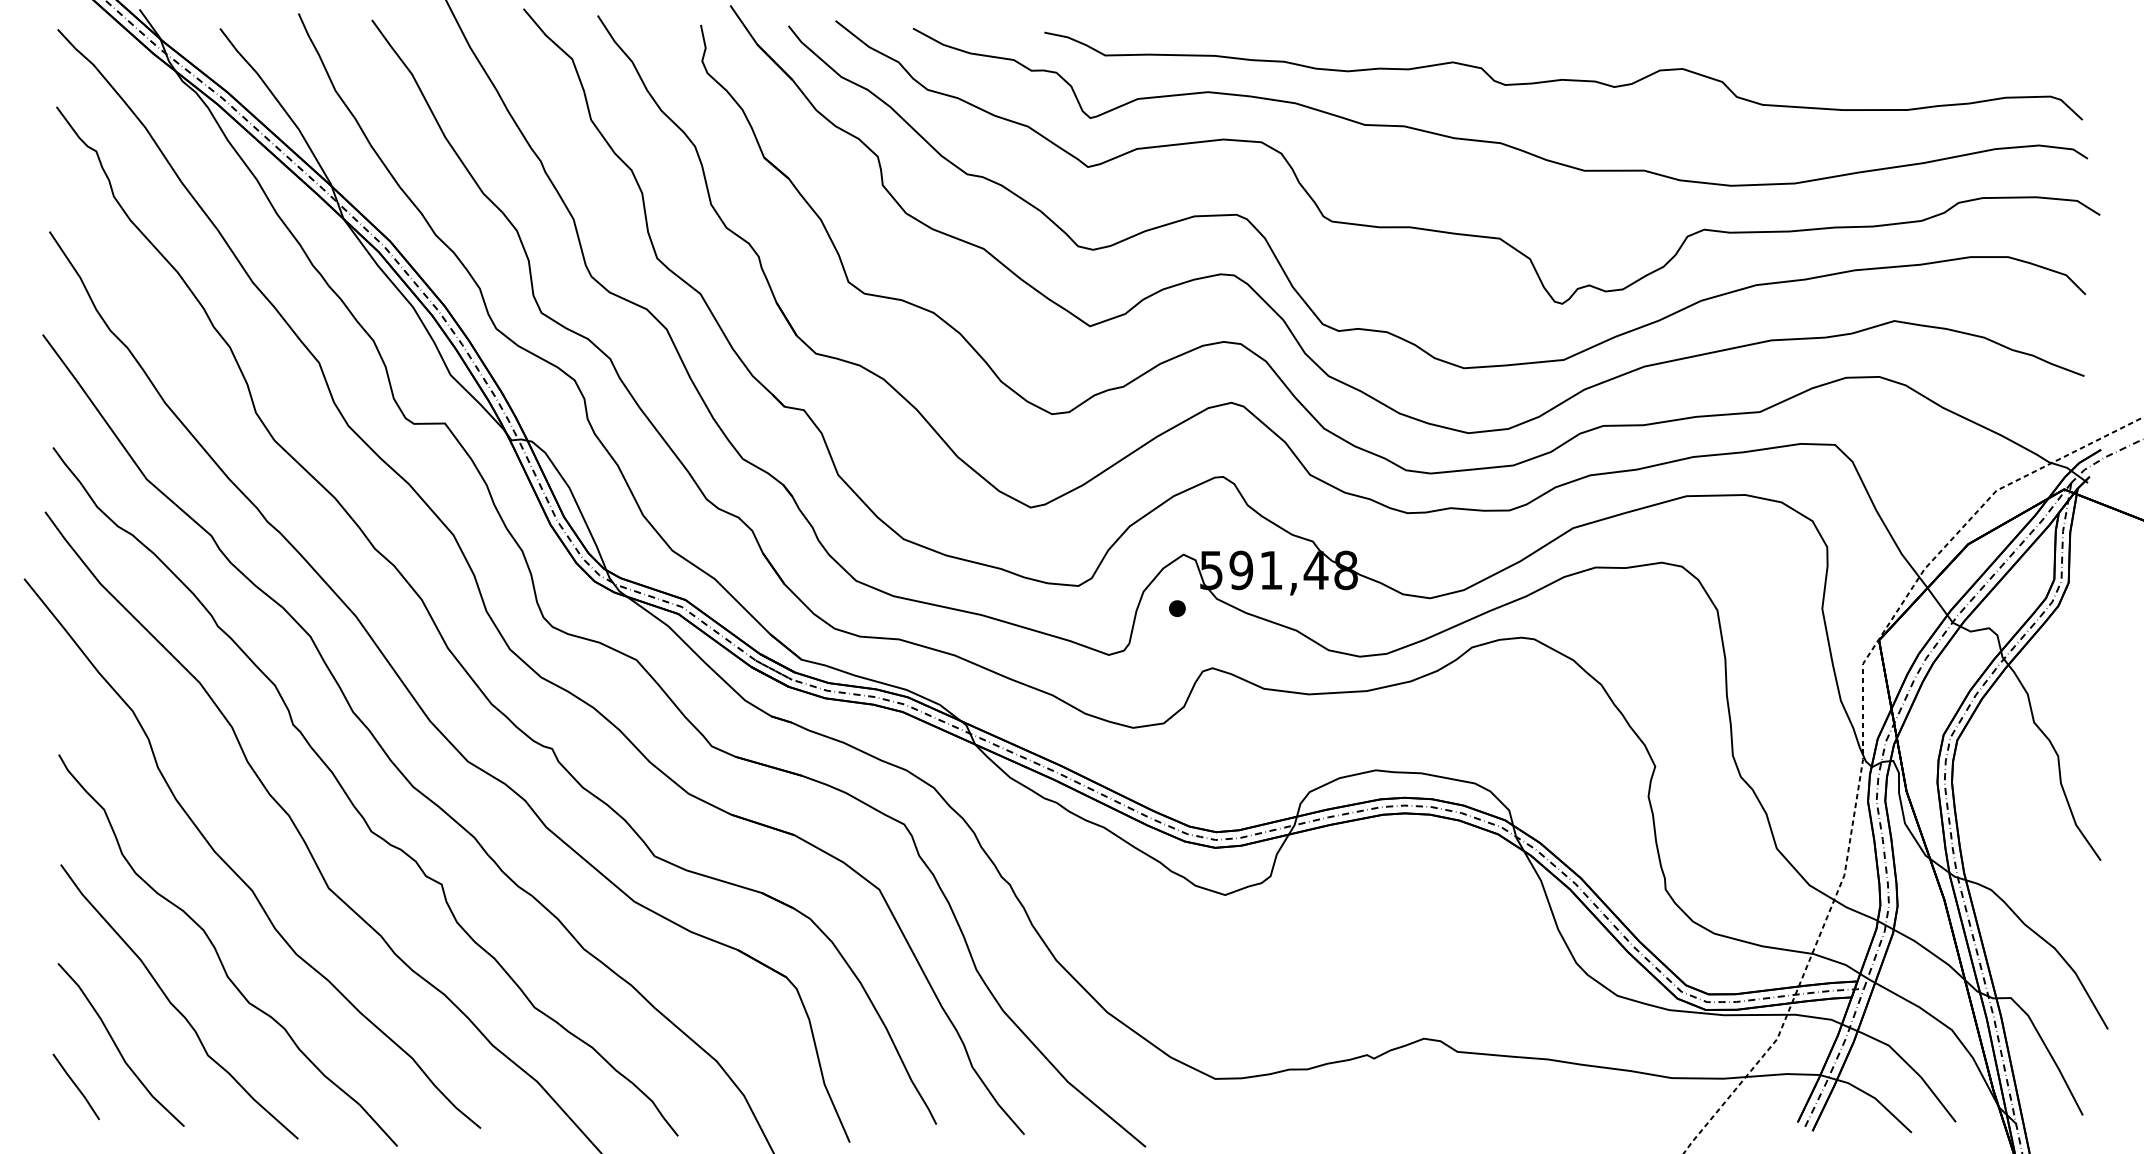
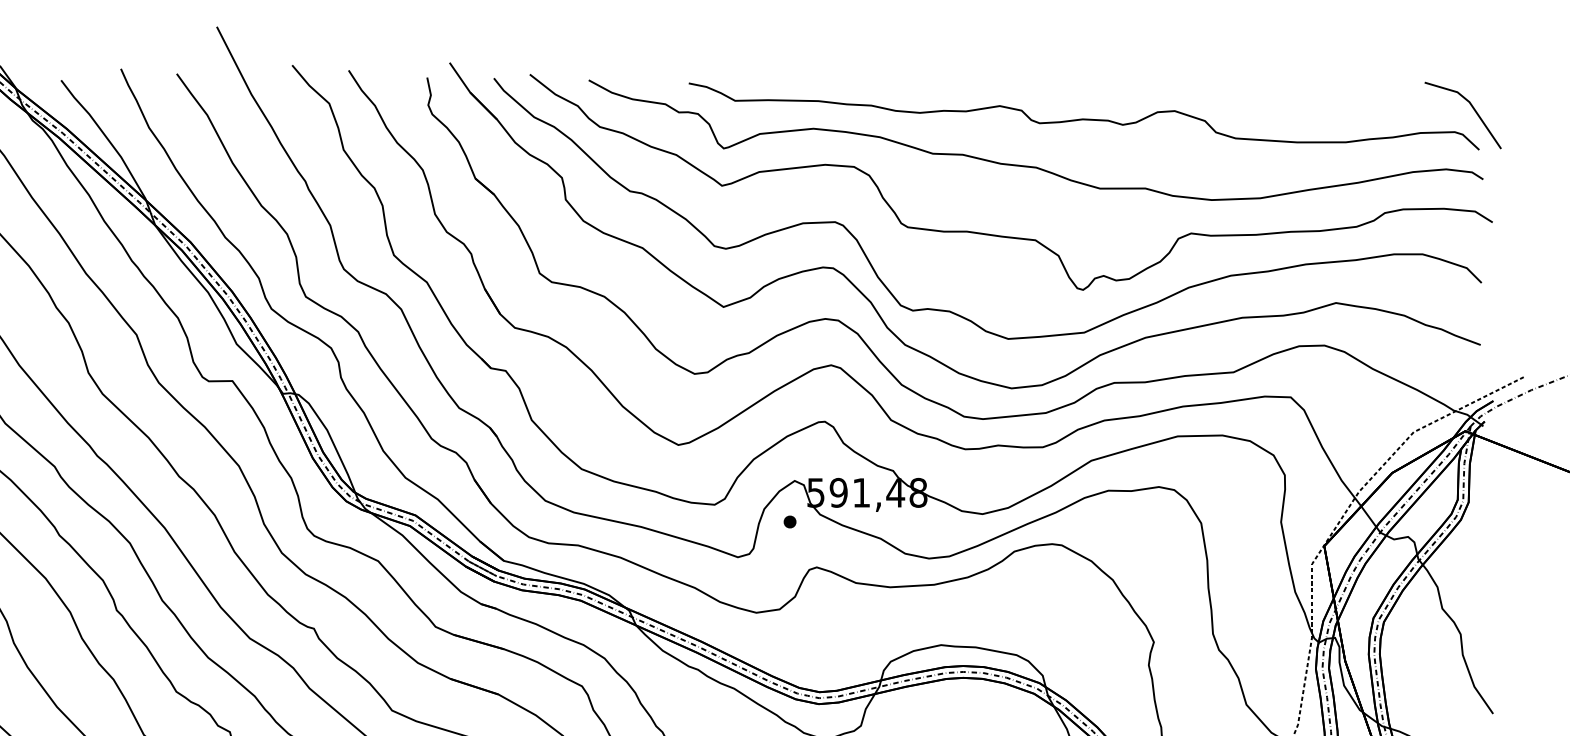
line: (2074, 66) -> (1473, 109), added

